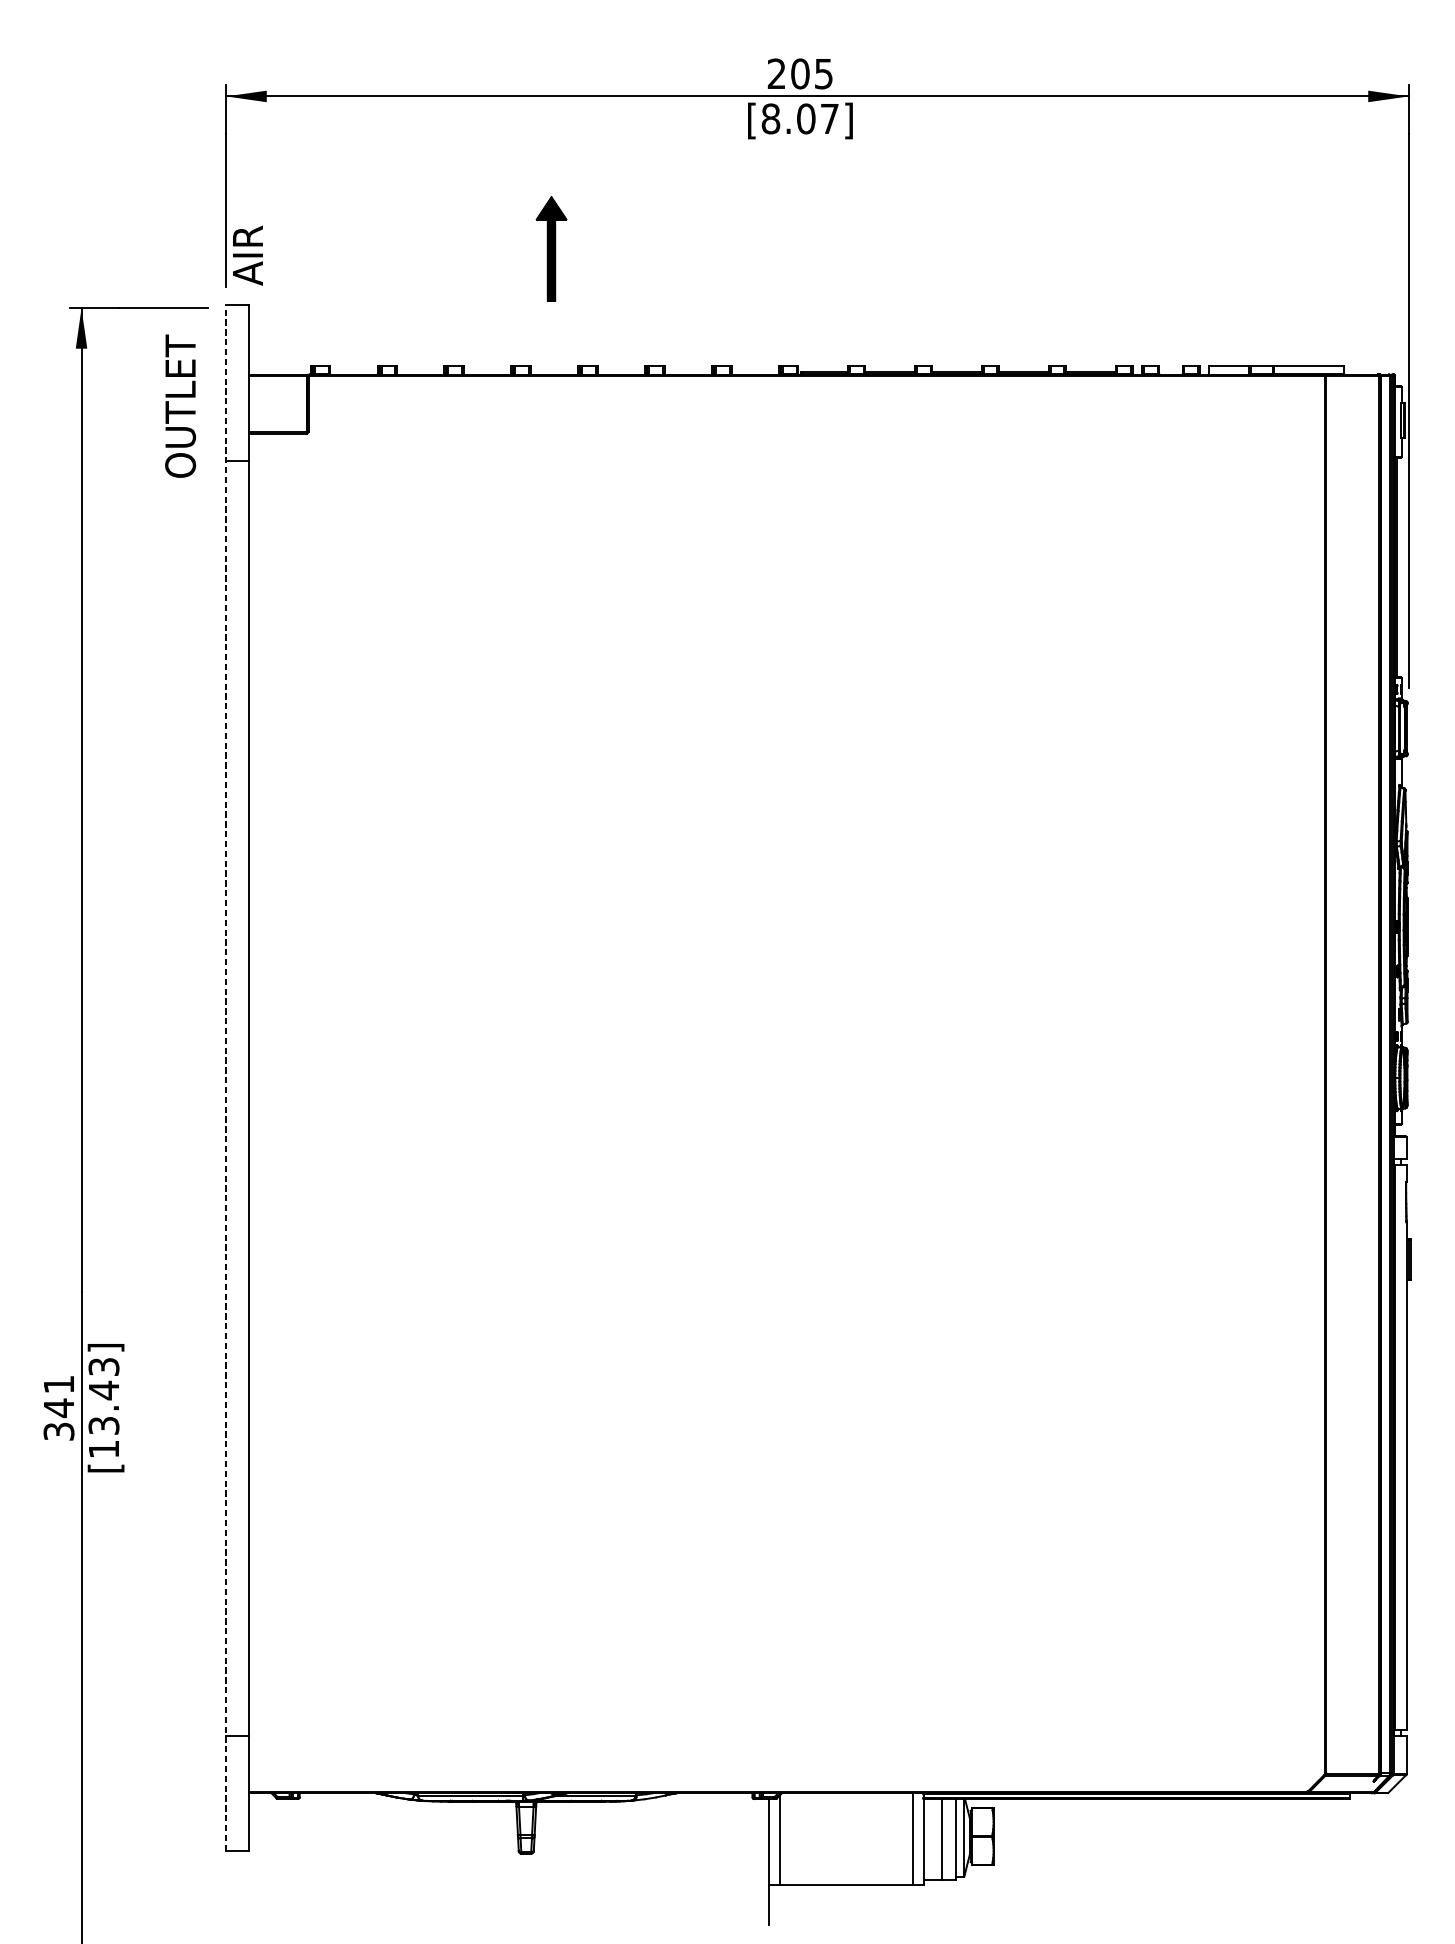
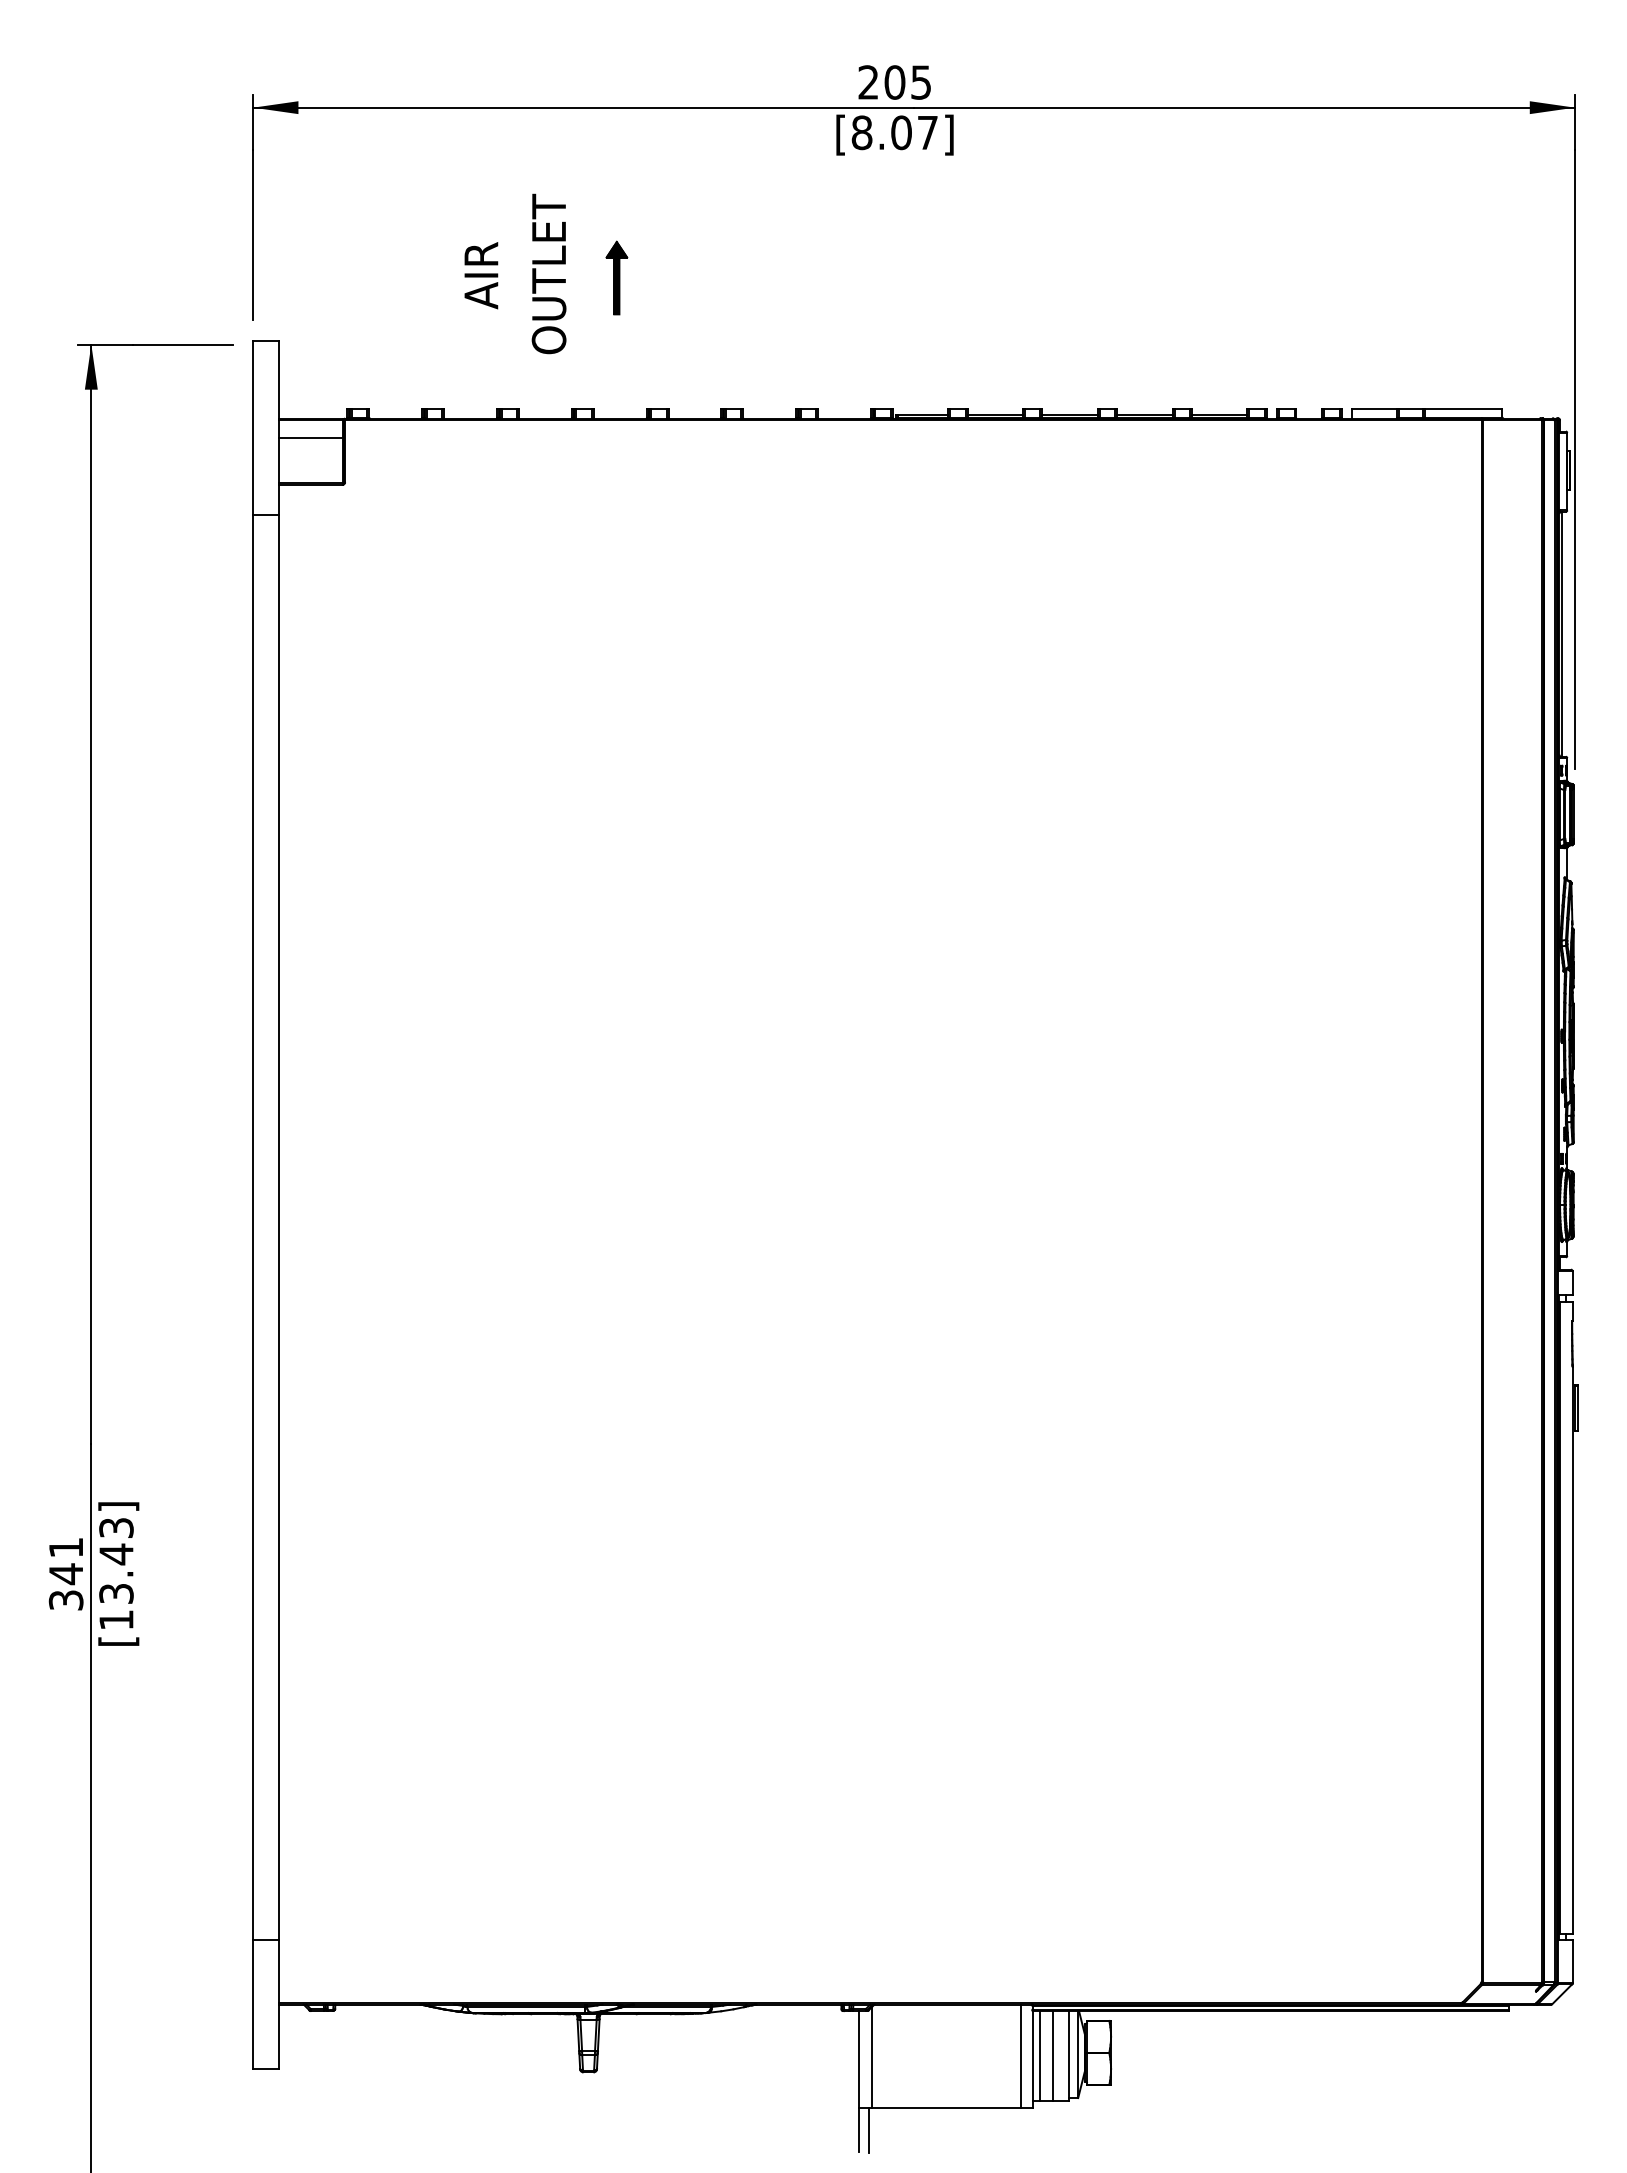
part: (551, 248) -> (616, 277), size x0.62
text: (248, 255) -> (481, 275), moved
line: (278, 391) -> (311, 437), added
text: (180, 405) -> (548, 273), moved
line: (226, 1078) -> (253, 1205), dashed -> solid
line: (929, 1839) -> (1039, 2056), added
line: (777, 1904) -> (869, 2129), added

